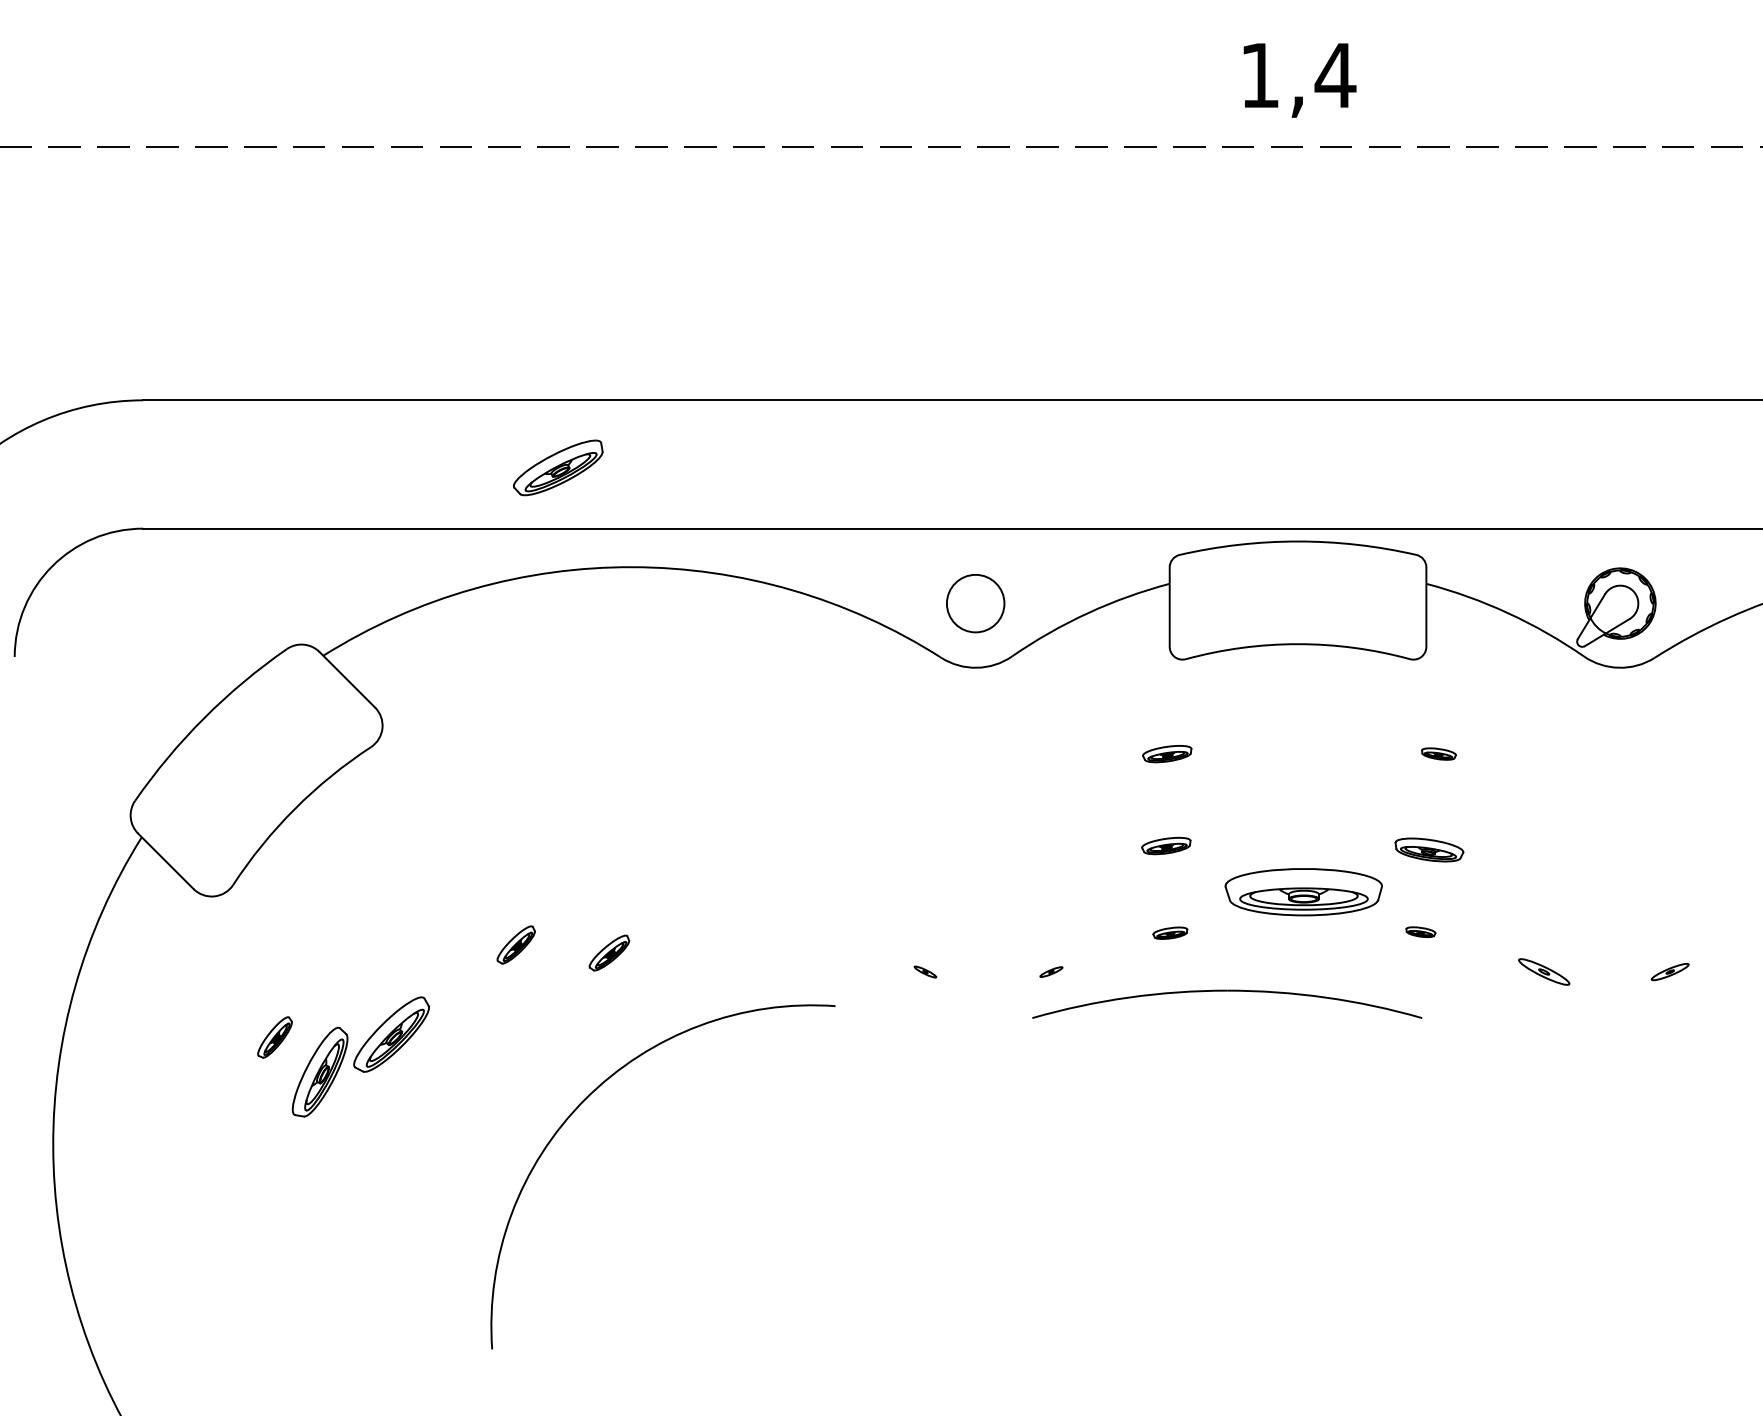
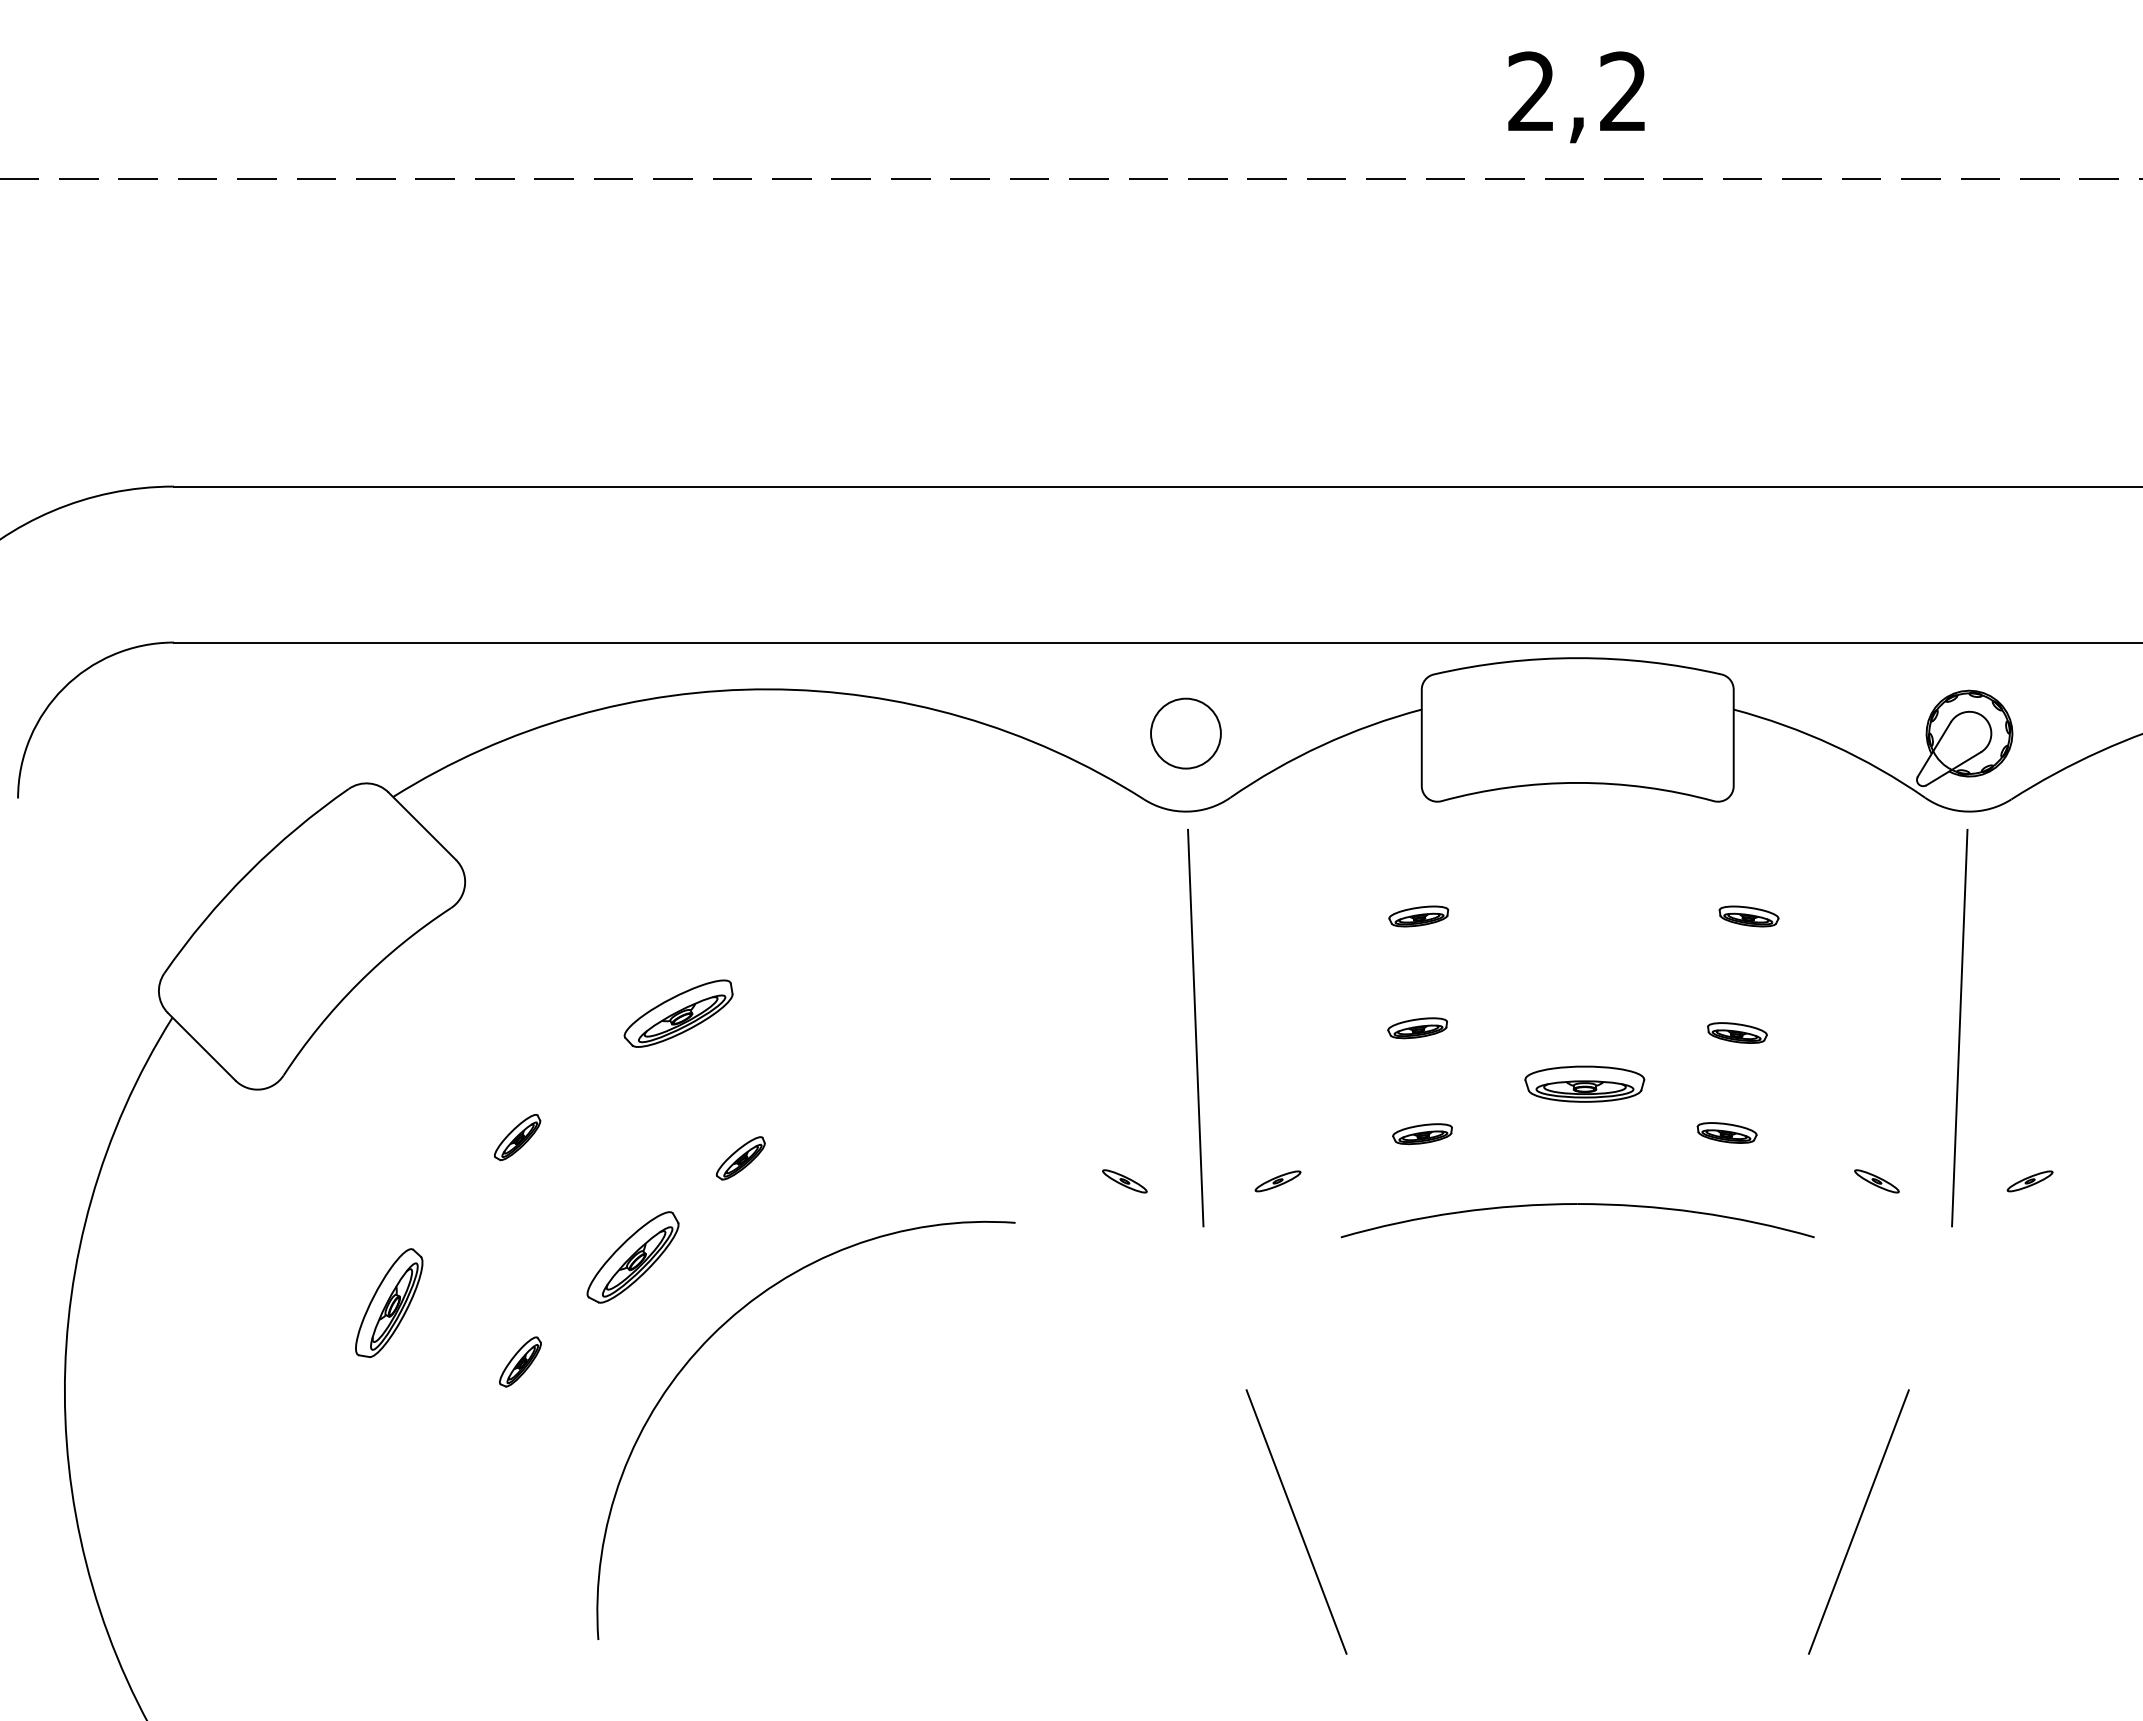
text: (1298, 74) -> (1578, 90), 1,4 -> 2,2
part: (558, 467) -> (678, 1013), moved
part: (1438, 754) -> (1748, 916), size x1.43
line: (983, 845) -> (1195, 1027), added
line: (1612, 845) -> (1959, 1027), added
part: (1429, 849) -> (1737, 1032), size x0.71
part: (1303, 891) -> (1584, 1083), size x0.62
part: (1420, 931) -> (1726, 1132), size x1.67
part: (1170, 933) -> (1422, 1134), size x1.43
part: (516, 944) -> (517, 1137), moved
part: (925, 972) -> (1124, 1181), size x1.67
part: (1050, 972) -> (1277, 1181), size x1.67
part: (1543, 972) -> (1876, 1181), size x0.71
part: (1227, 991) -> (1577, 1204), moved
part: (391, 1034) -> (632, 1257), moved
part: (275, 1037) -> (520, 1361), moved
line: (1066, 1251) -> (1296, 1521), added
line: (1529, 1251) -> (1858, 1521), added

